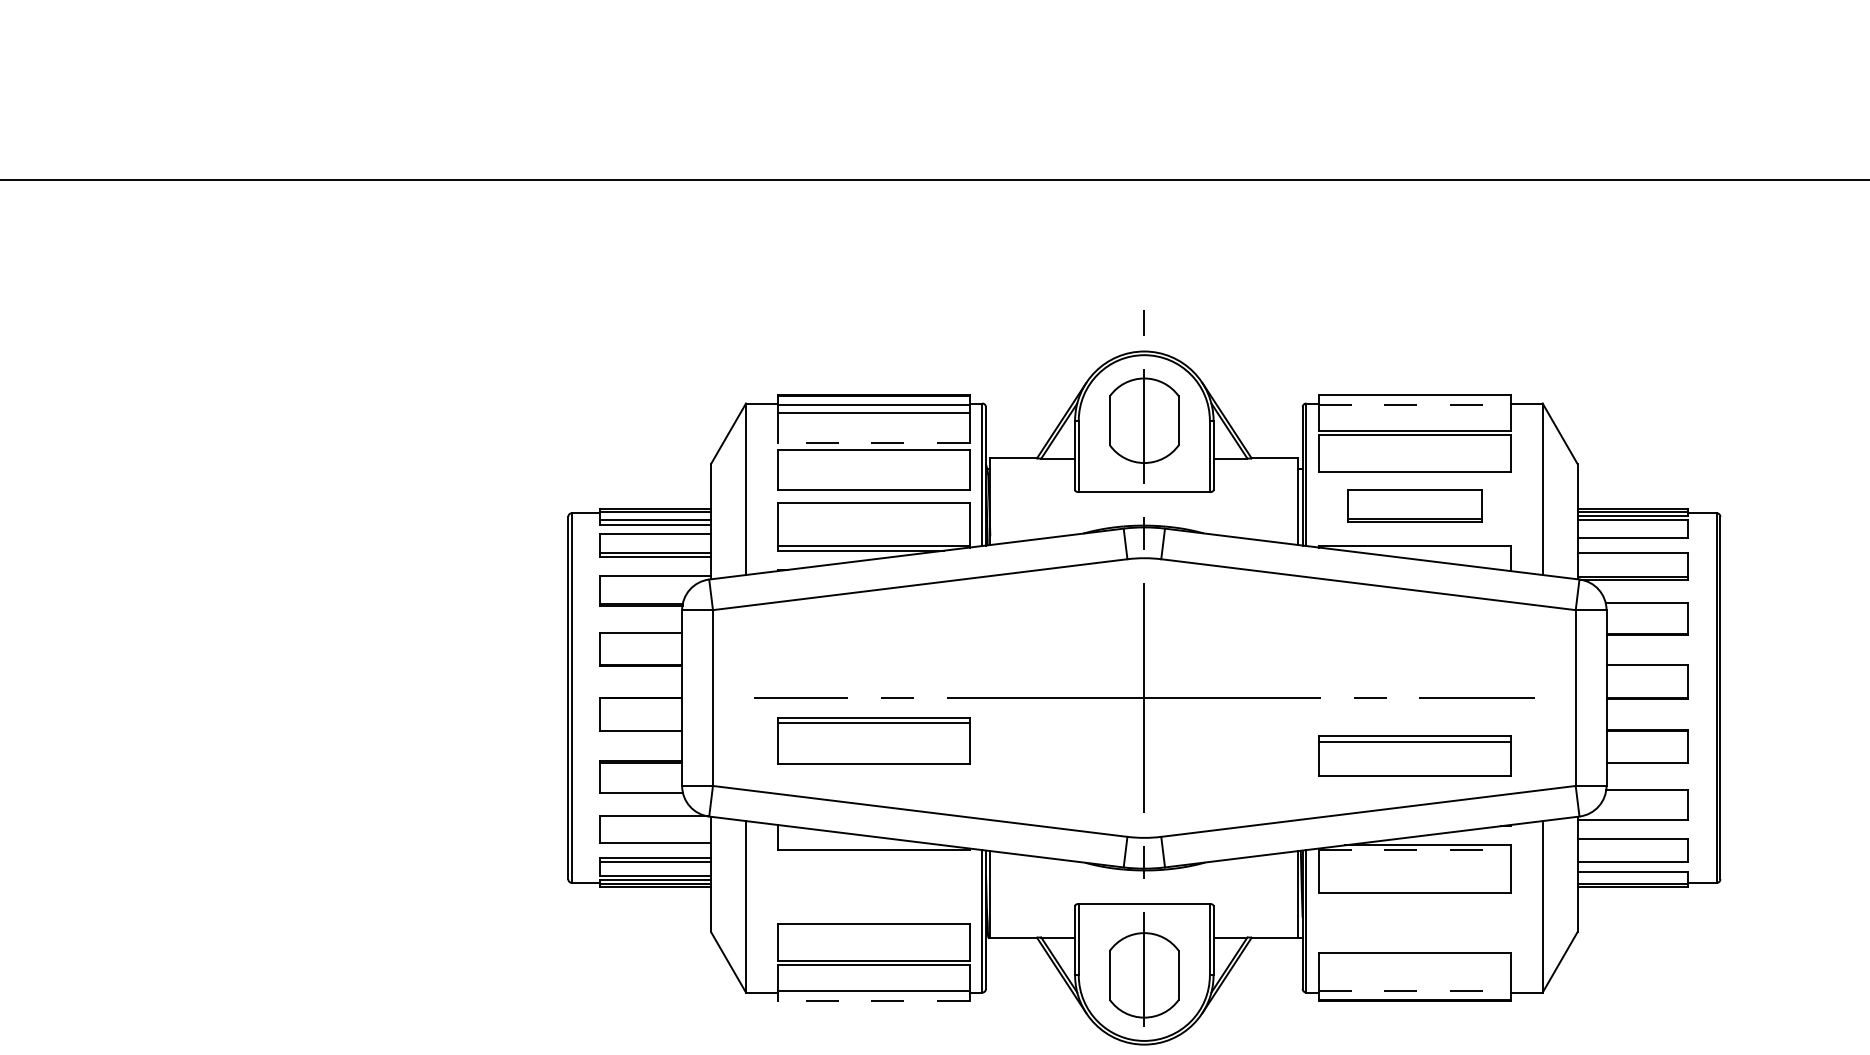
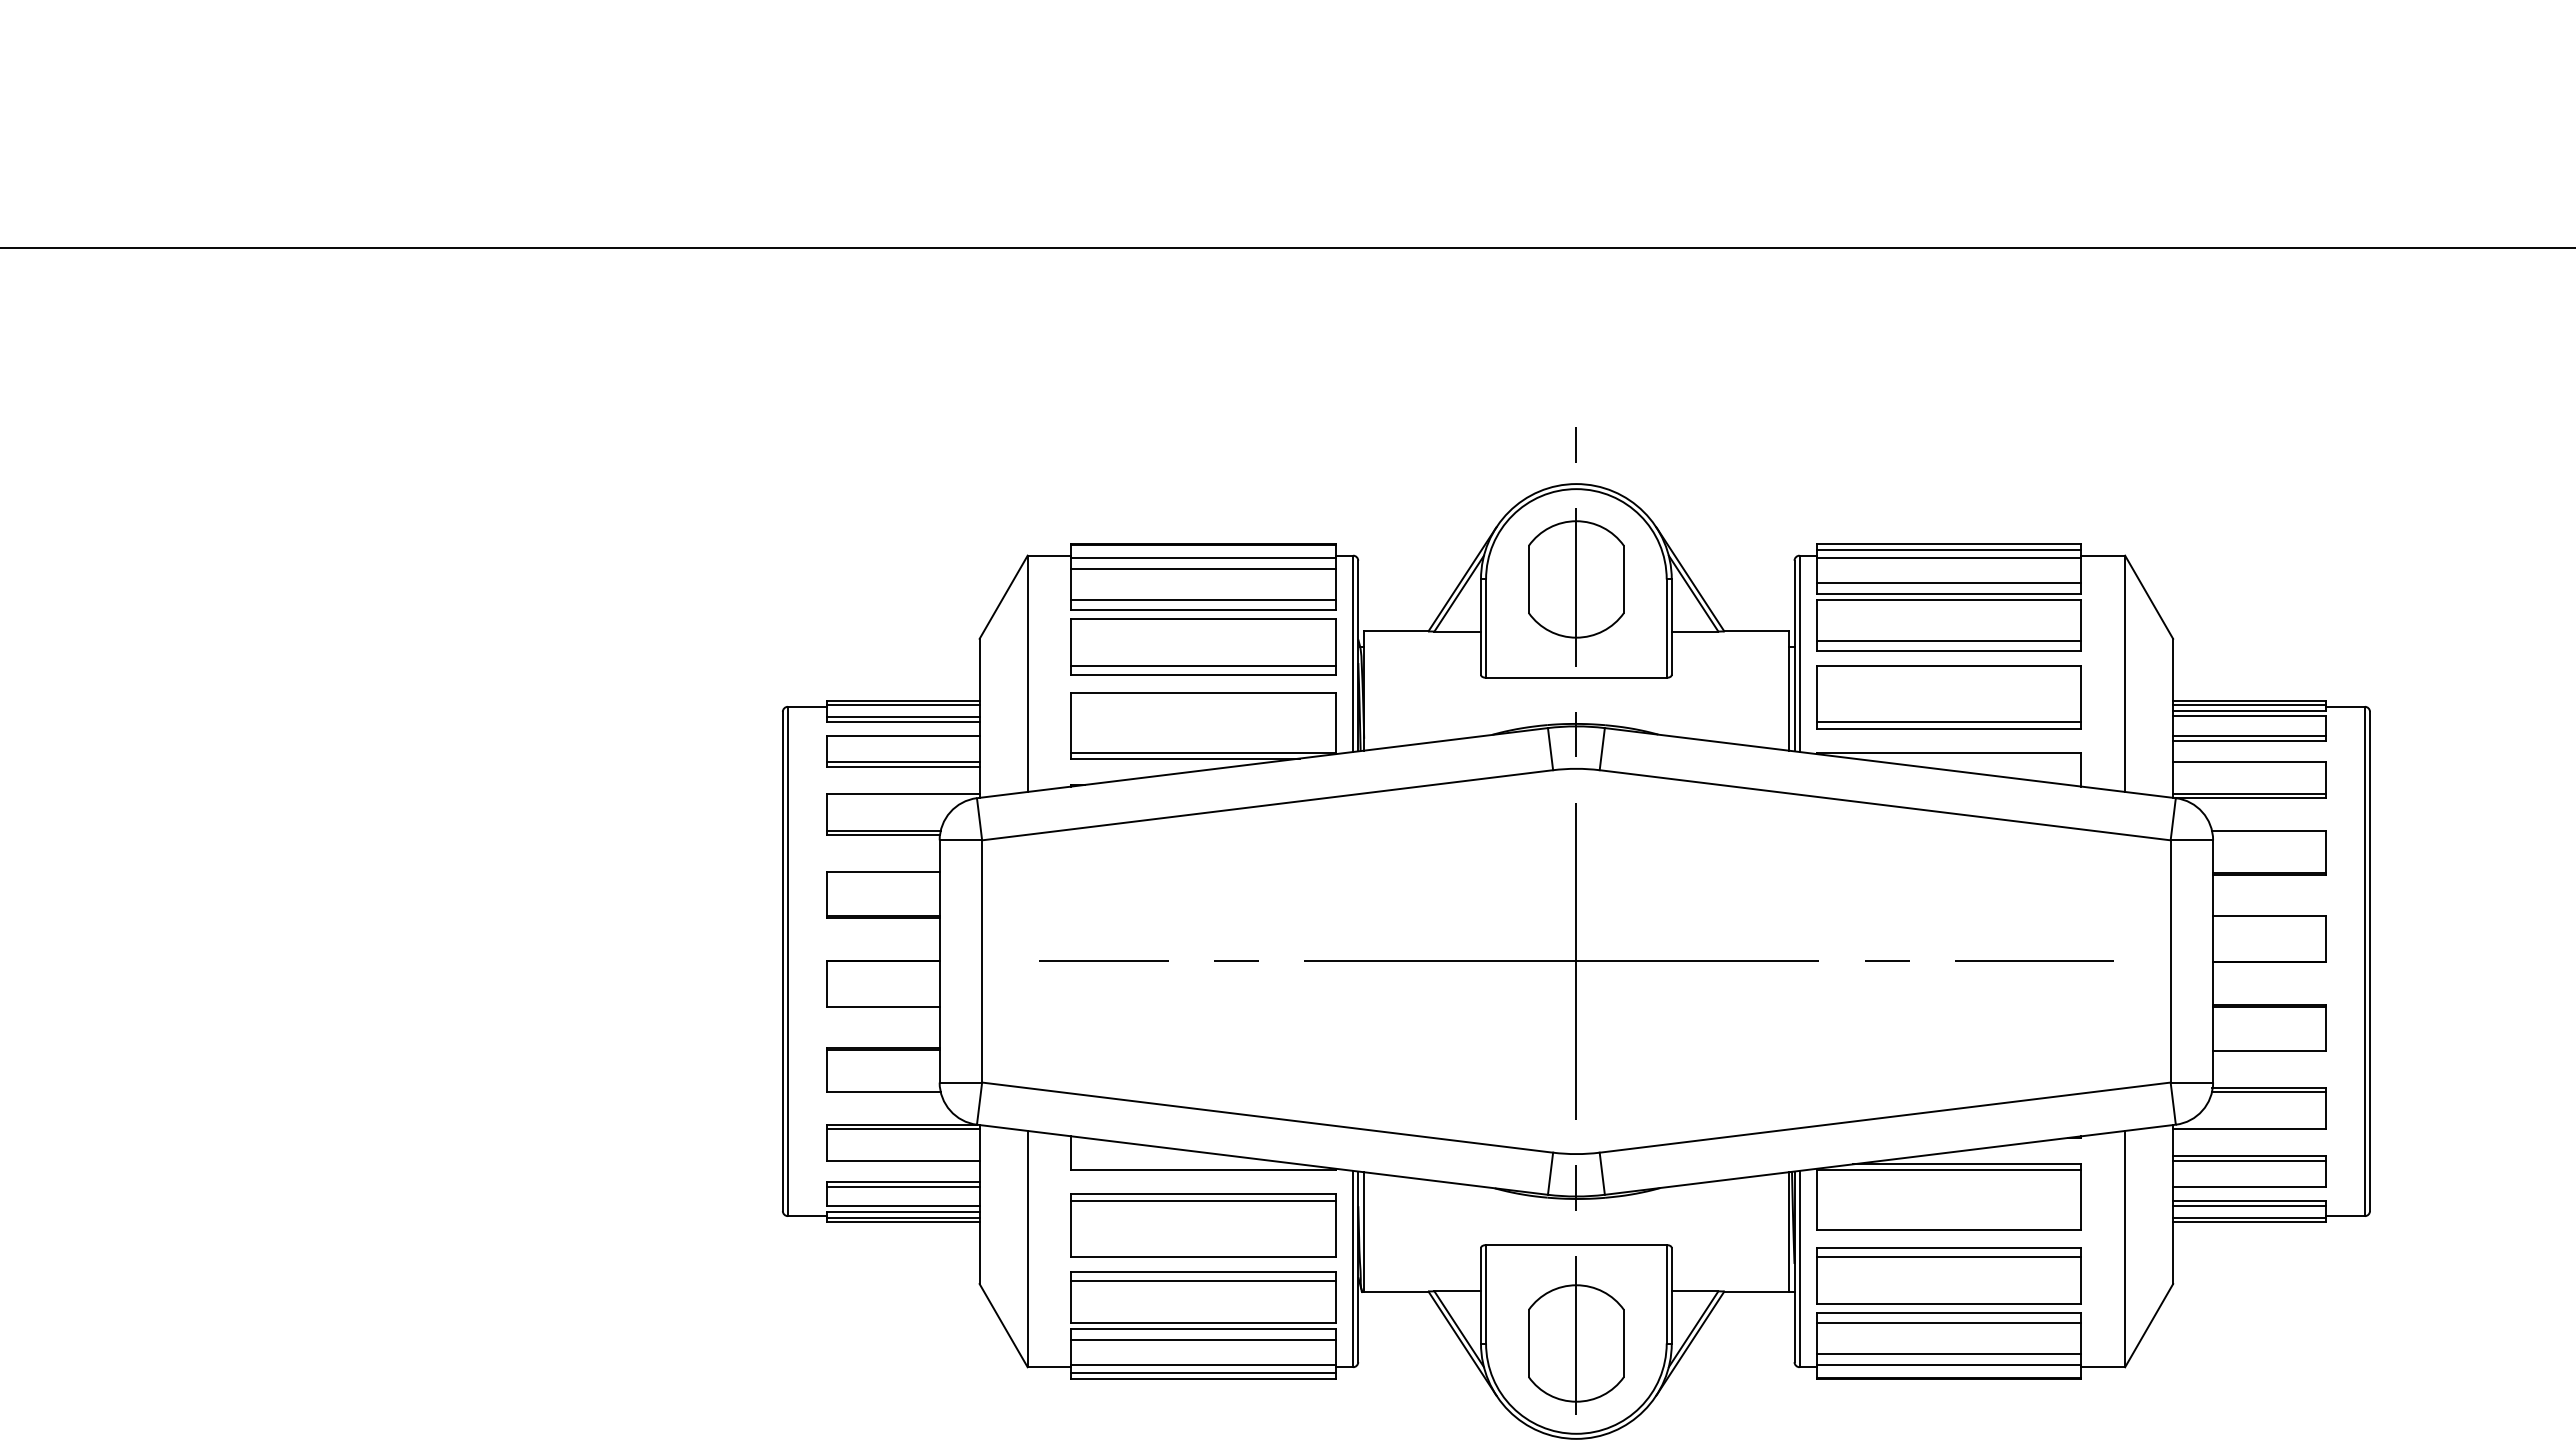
line: (1414, 399) -> (1948, 550), added
line: (1415, 404) -> (1949, 557), dashed -> solid
line: (1414, 422) -> (1948, 582), added
line: (873, 435) -> (1203, 599), added
line: (873, 443) -> (1203, 610), dashed -> solid
line: (1414, 465) -> (1948, 641), added
line: (873, 483) -> (1203, 666), added
part: (1414, 506) -> (1948, 697), size x1.43
line: (1632, 534) -> (2249, 735), added
part: (873, 740) -> (1203, 1225), moved
part: (1414, 755) -> (1948, 1275), moved
line: (1646, 792) -> (2268, 1091), added
line: (655, 819) -> (902, 1128), added
line: (1632, 842) -> (2249, 1160), added
line: (1415, 849) -> (1949, 1170), dashed -> solid
line: (1632, 875) -> (2249, 1206), added
line: (873, 930) -> (1203, 1281), added
line: (1414, 960) -> (1948, 1323), added
line: (873, 973) -> (1203, 1340), added
line: (1414, 982) -> (1948, 1353), added
line: (1415, 990) -> (1949, 1364), dashed -> solid
line: (873, 996) -> (1203, 1372), added
line: (873, 1001) -> (1203, 1379), dashed -> solid

